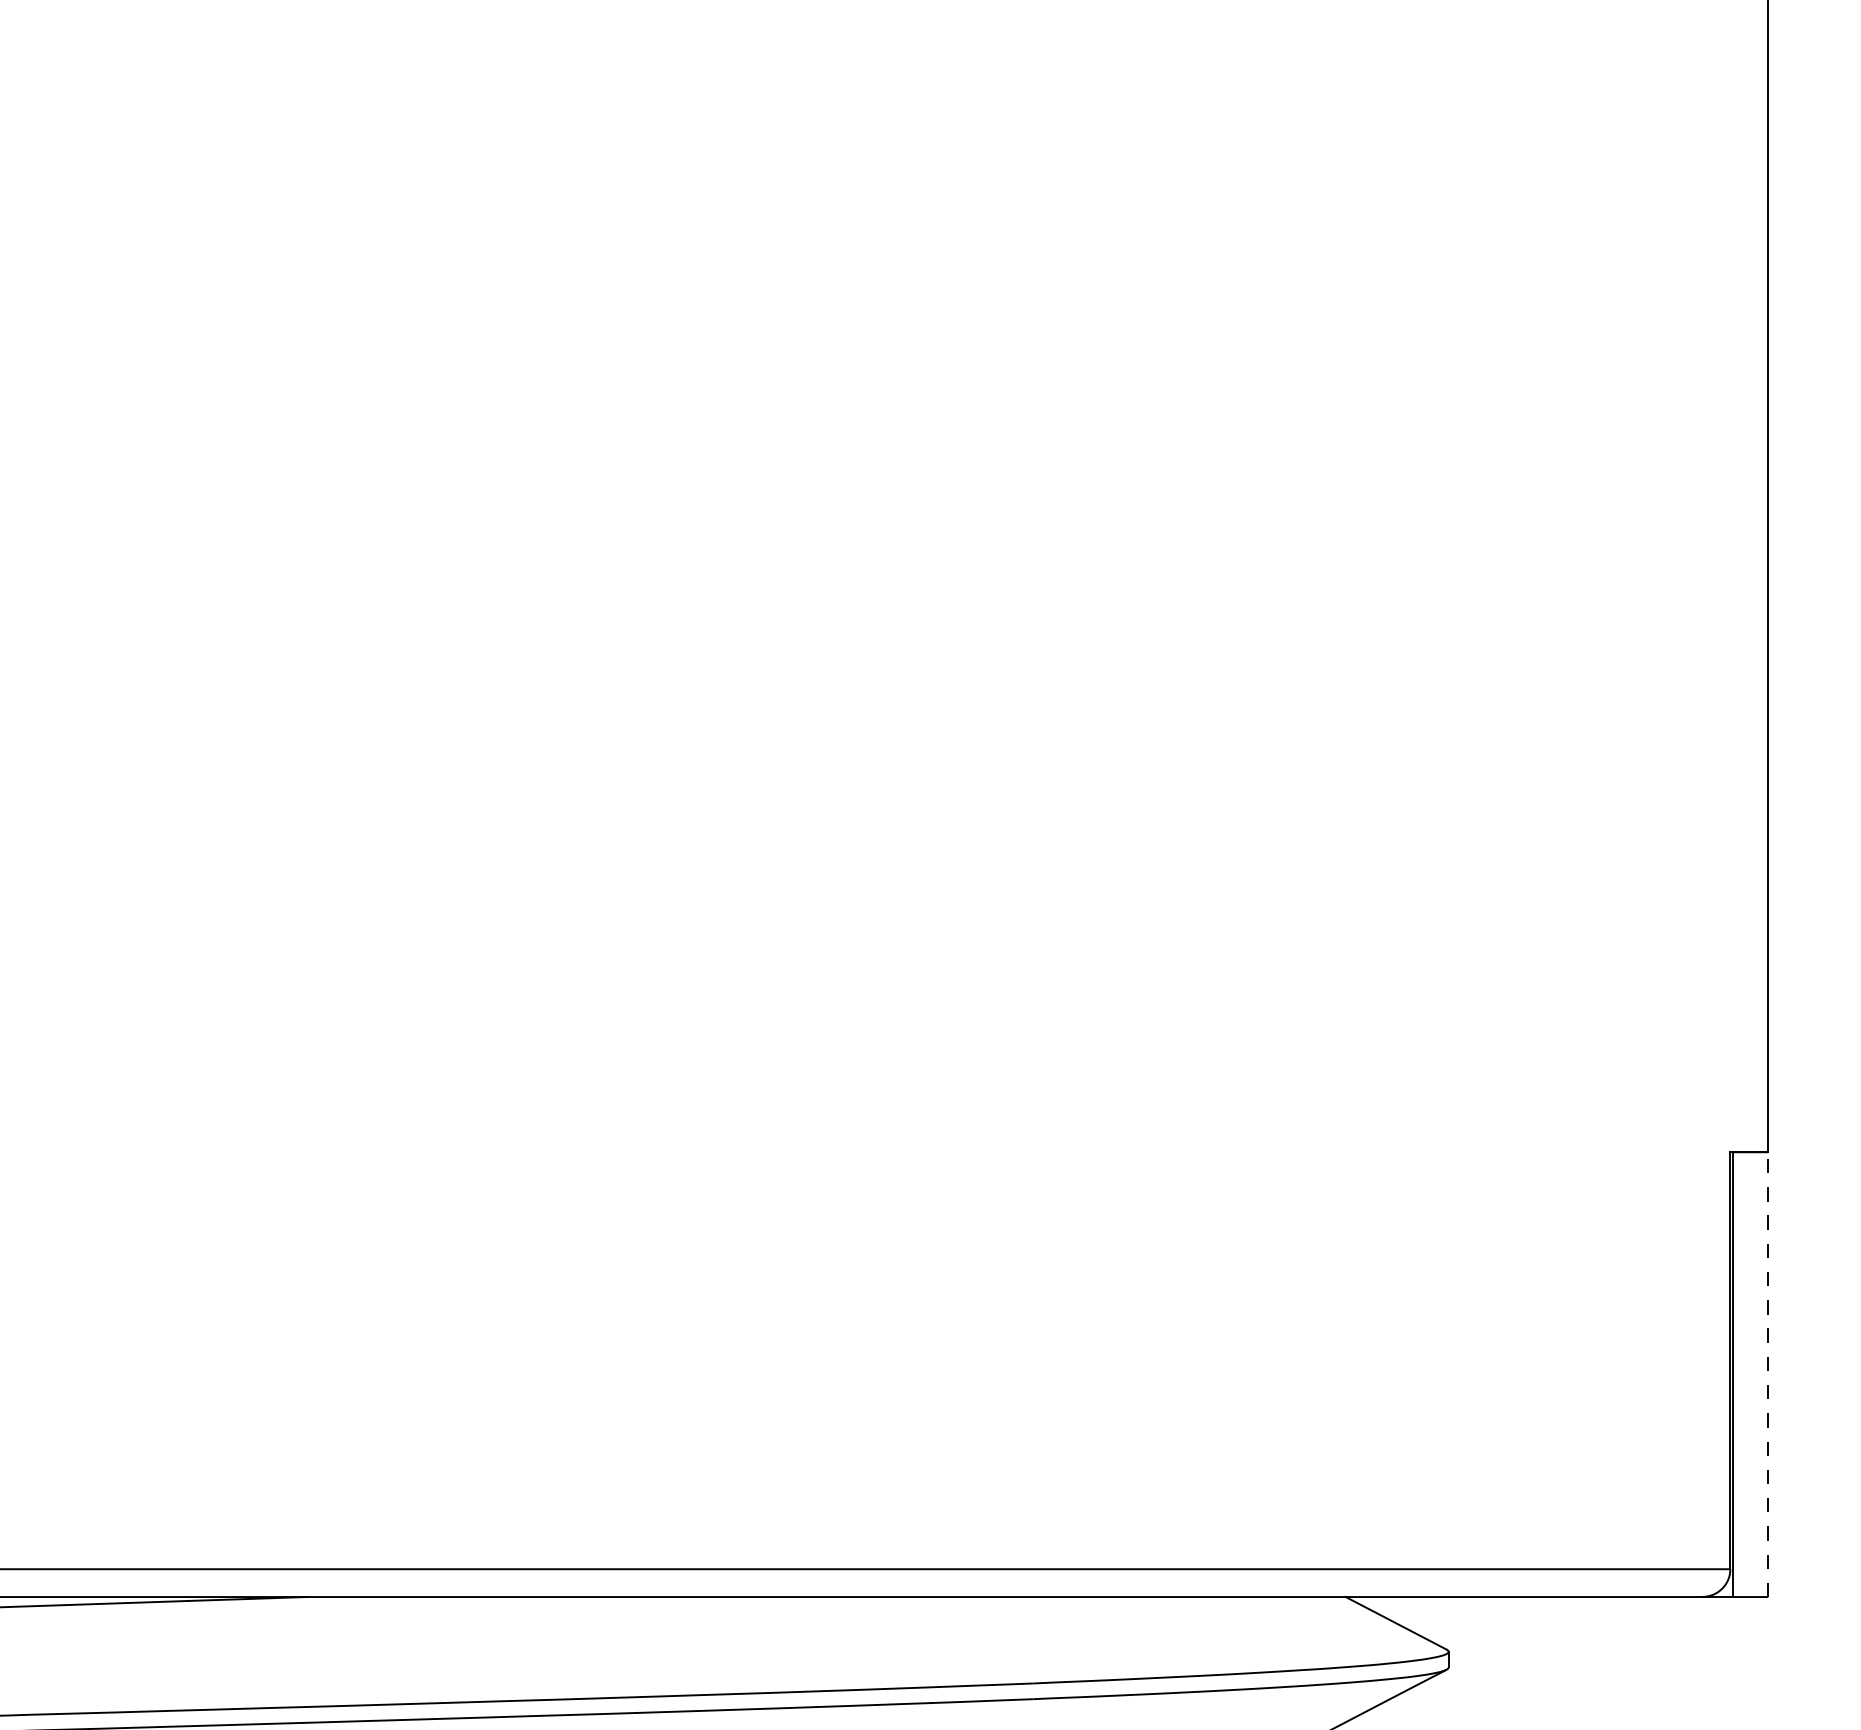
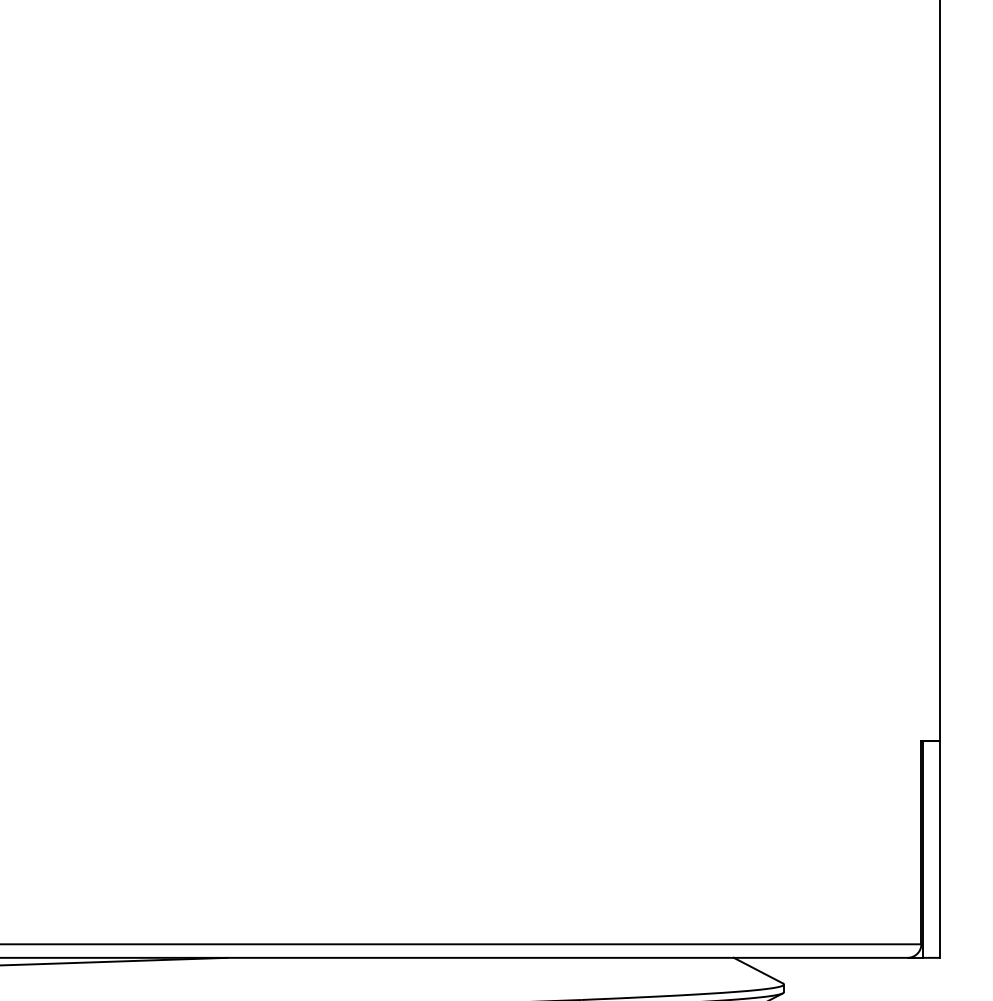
line: (1767, 1372) -> (939, 848), dashed -> solid

